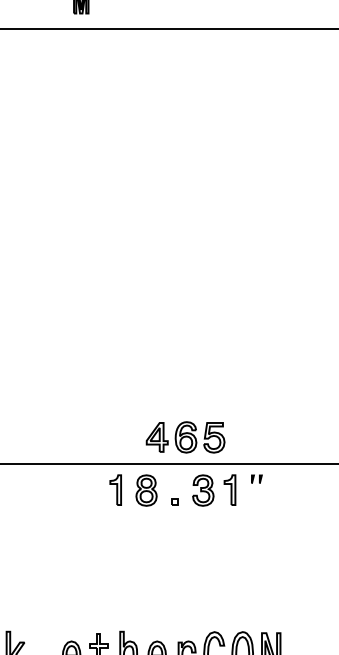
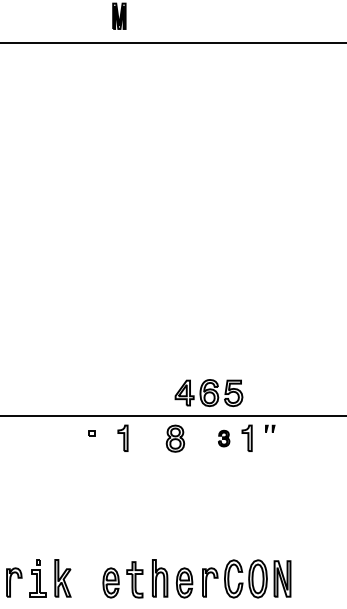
part: (115, 489) -> (122, 437), moved
part: (202, 490) -> (223, 438), size x0.6
part: (174, 501) -> (91, 433), moved

